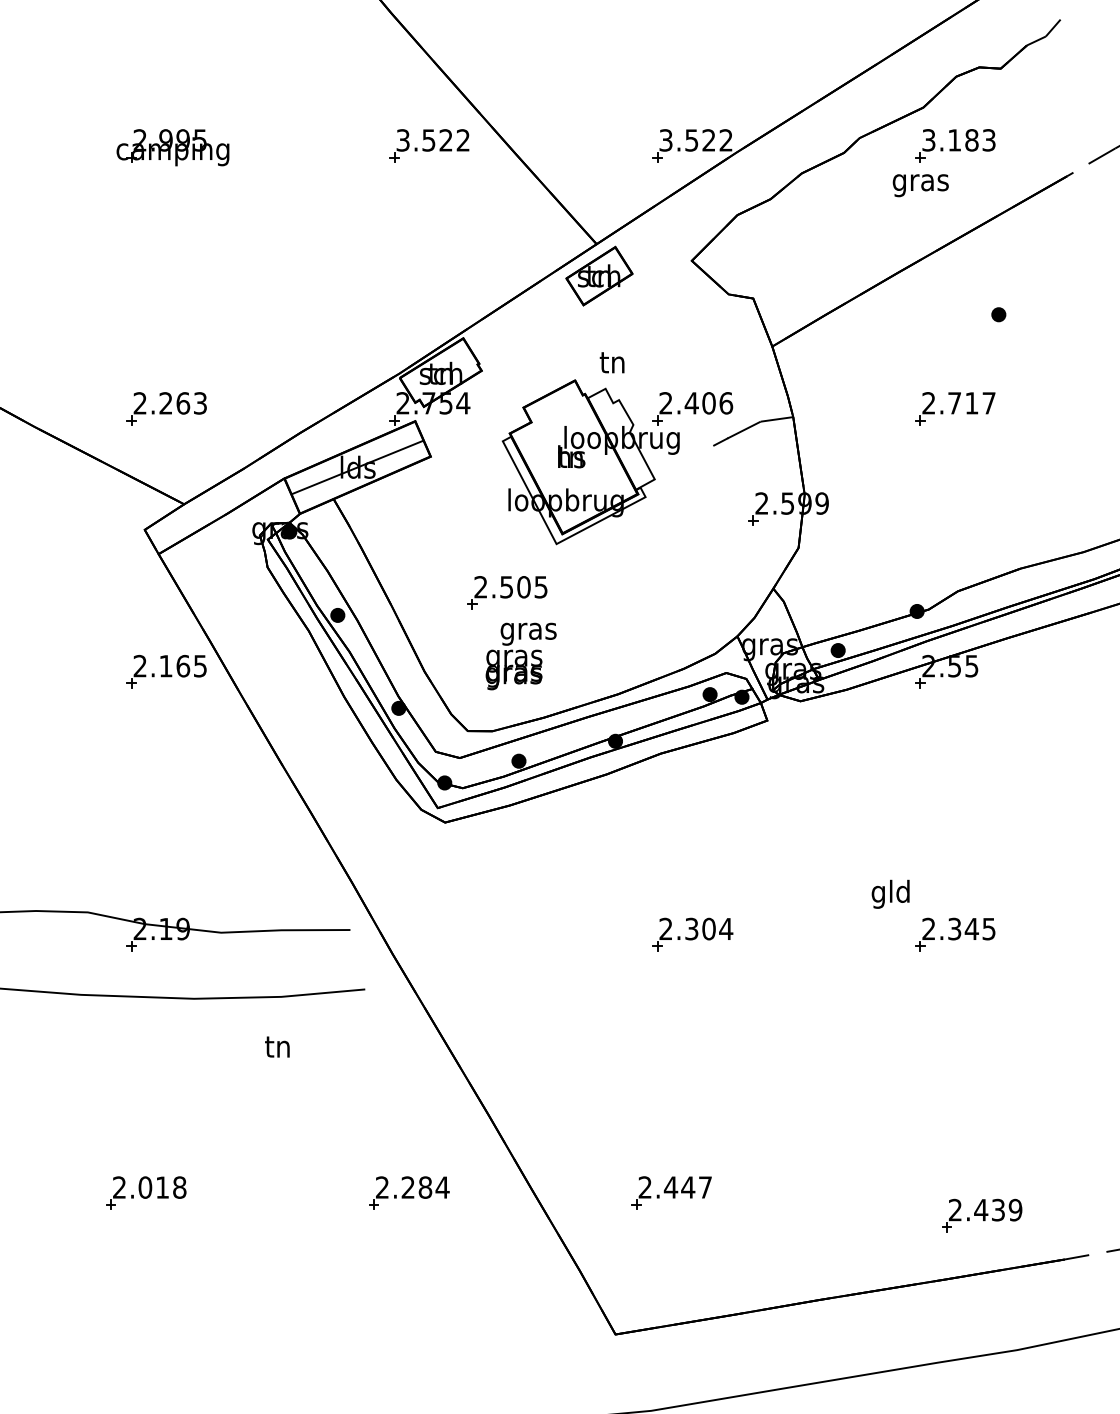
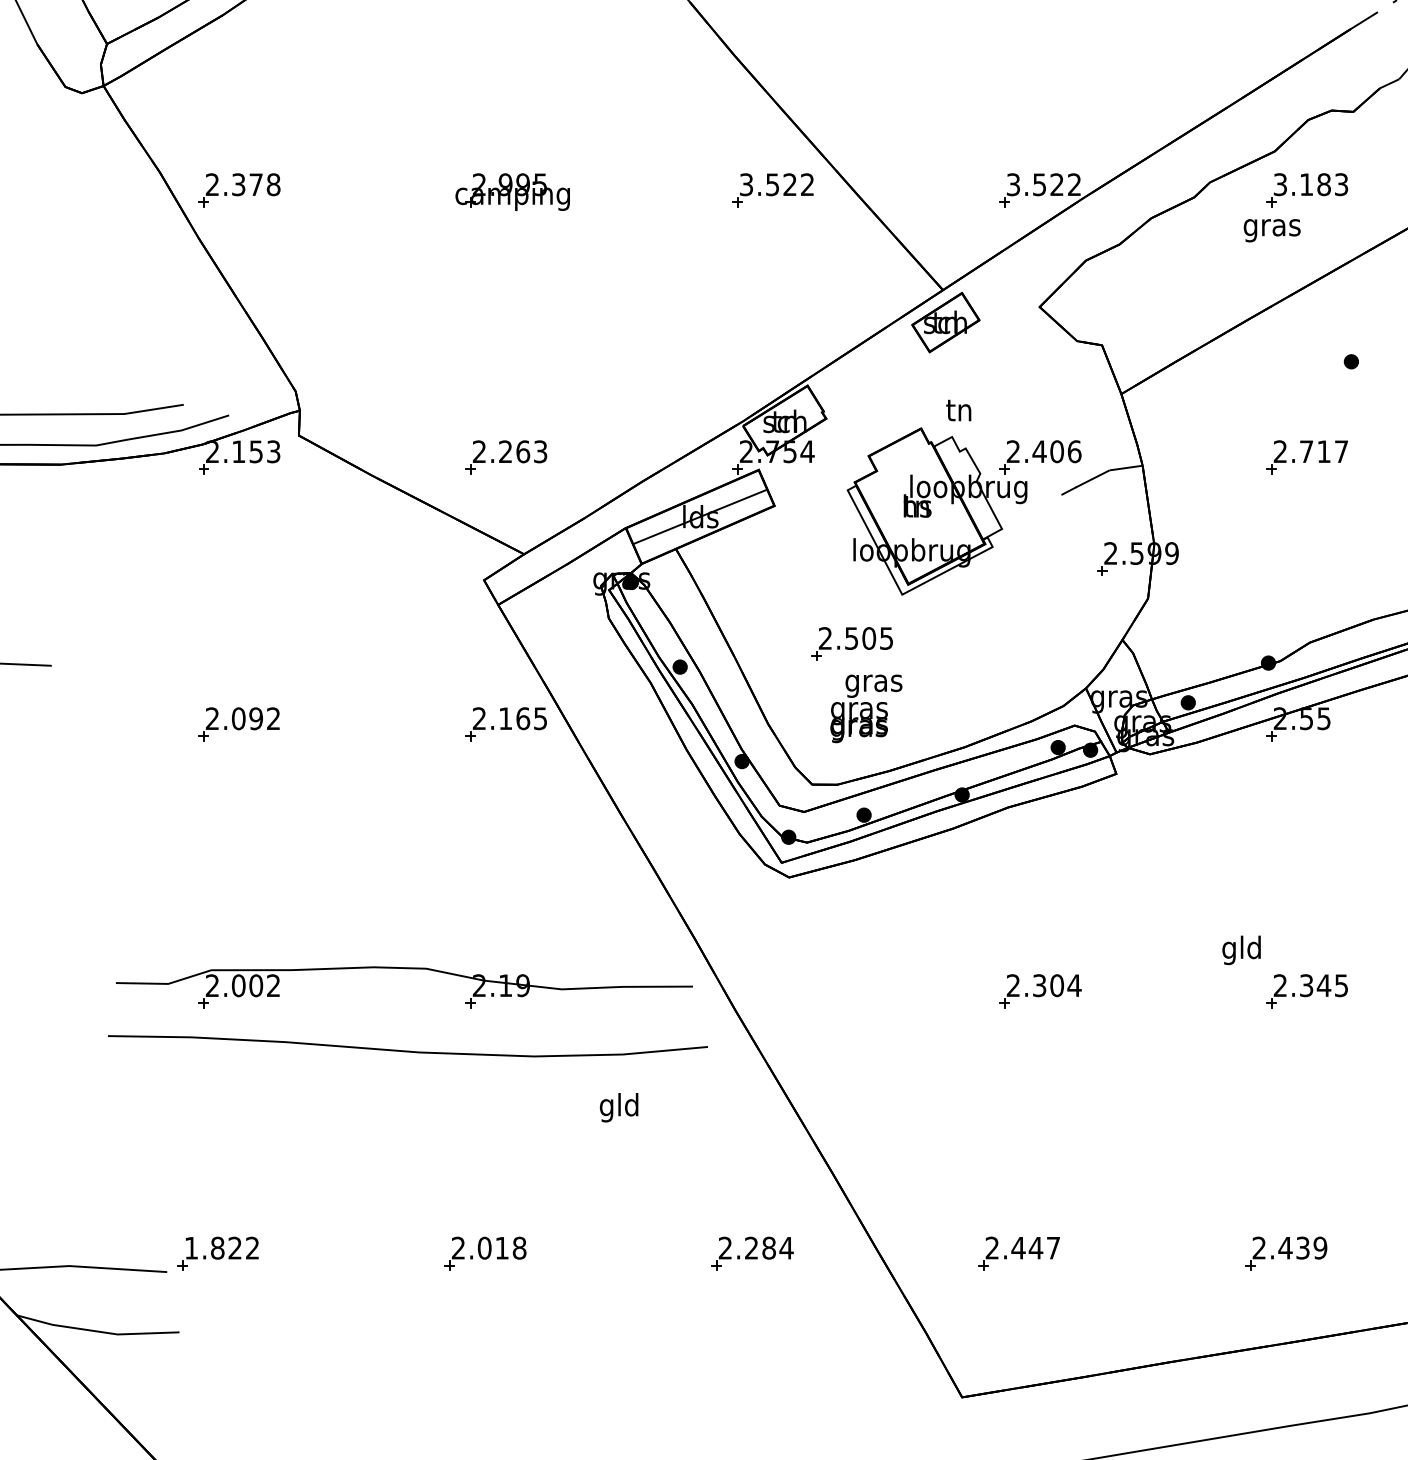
text: (277, 1049) -> (618, 1107), tn -> gld
part: (982, 1215) -> (1286, 1253), moved

